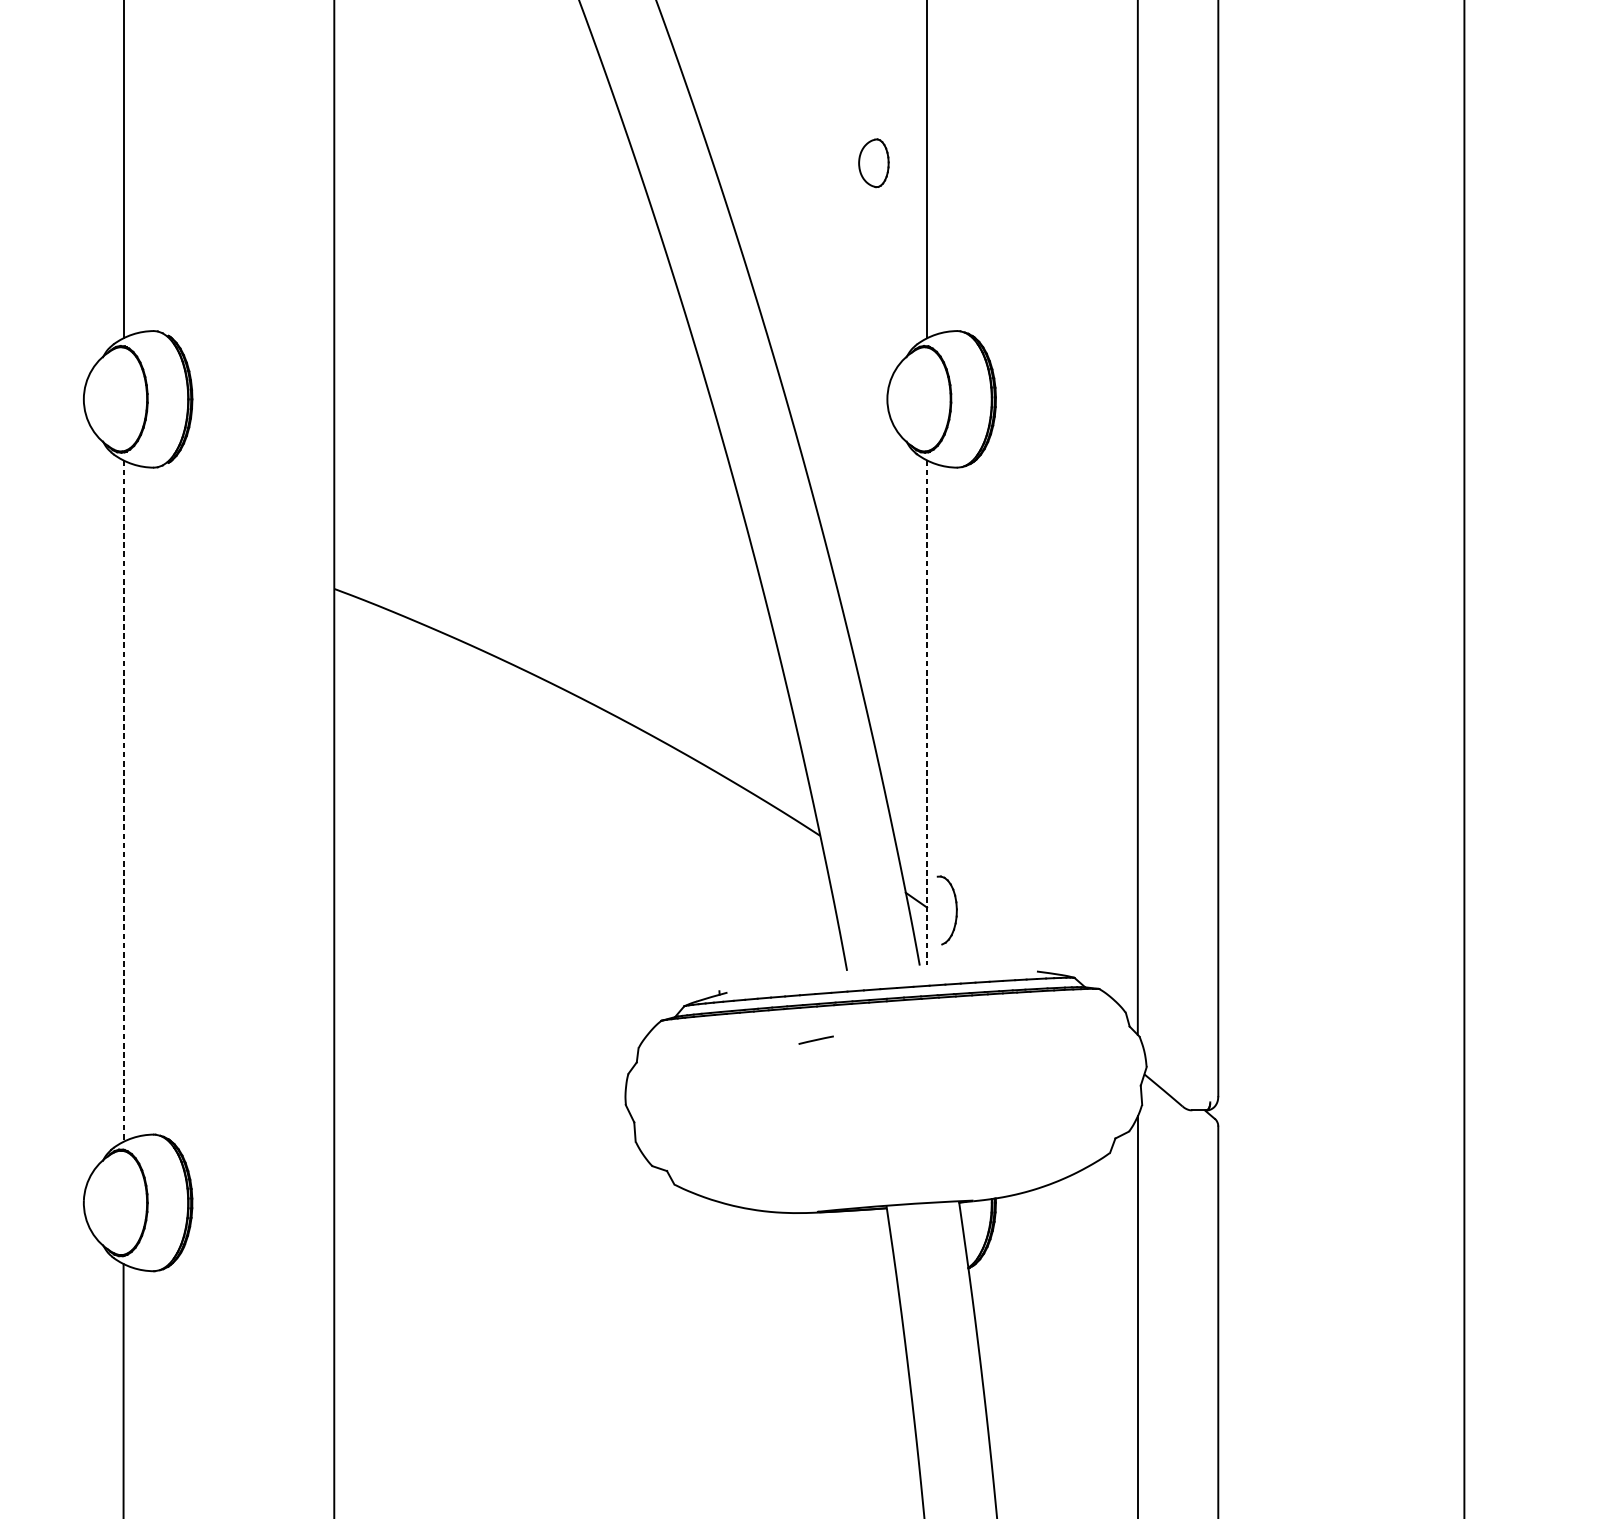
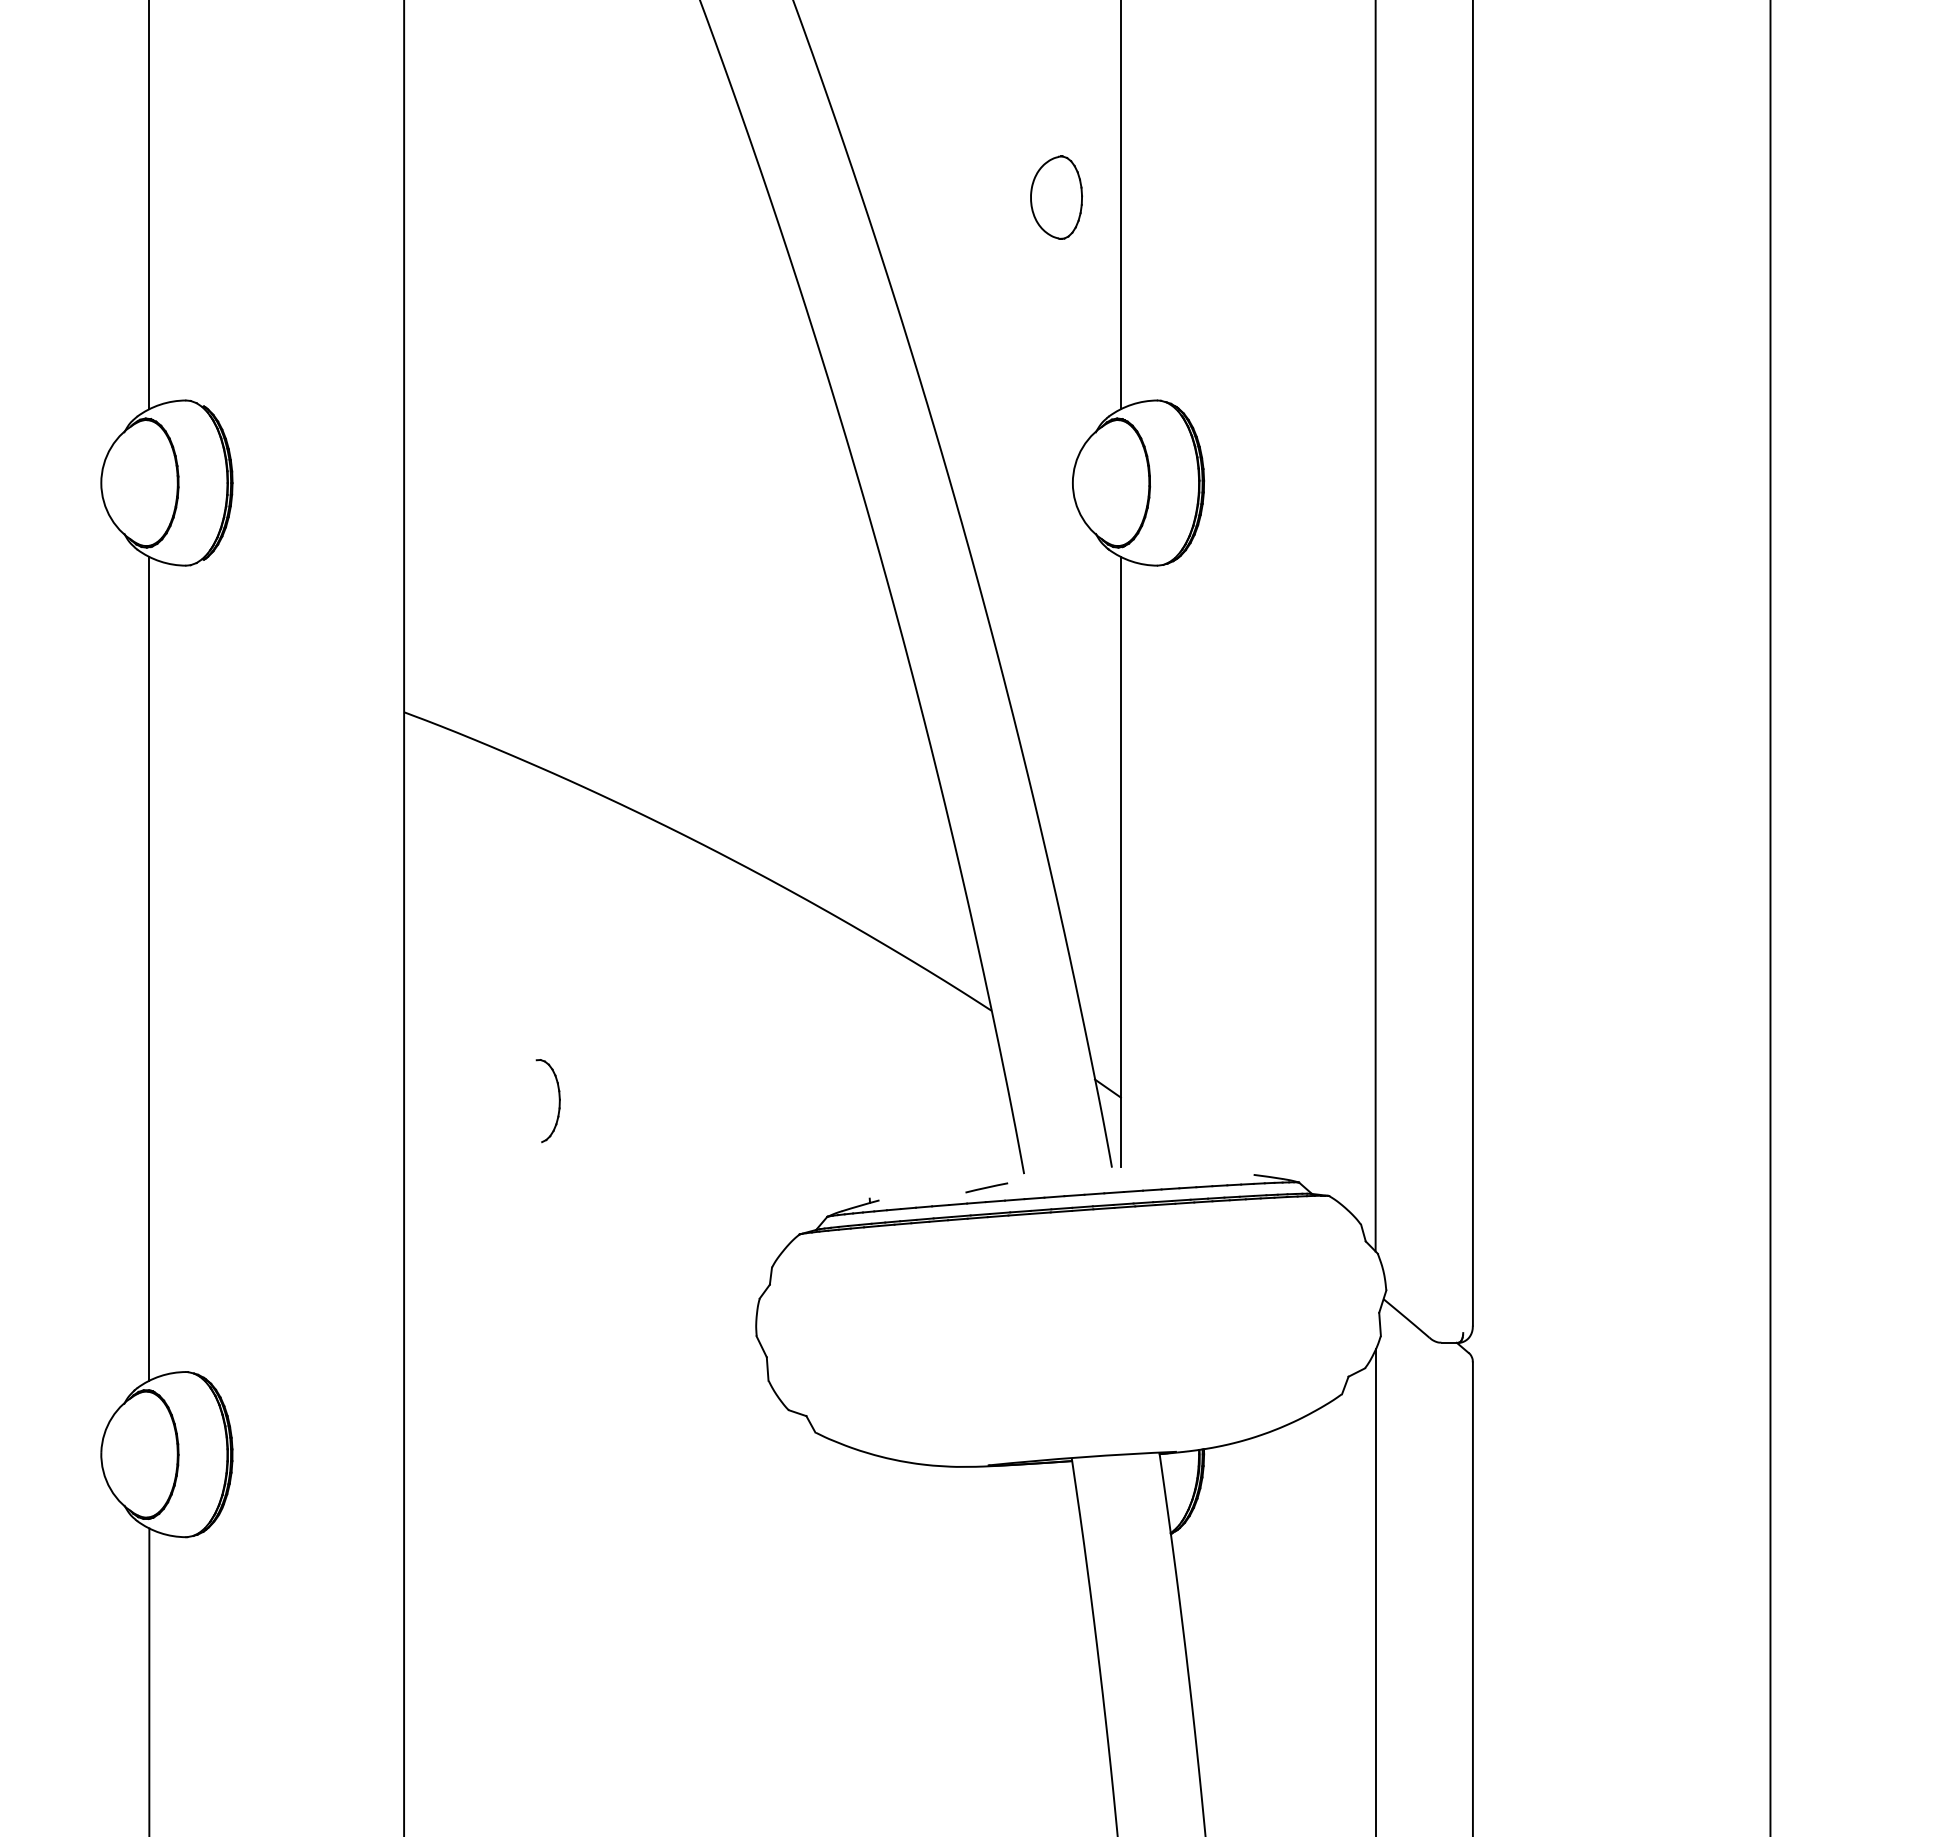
part: (873, 163) -> (1056, 197), size x1.43
line: (926, 713) -> (1120, 862), dashed -> solid
line: (123, 800) -> (149, 968), dashed -> solid
part: (955, 910) -> (558, 1101), moved
line: (815, 1039) -> (986, 1187), moved

